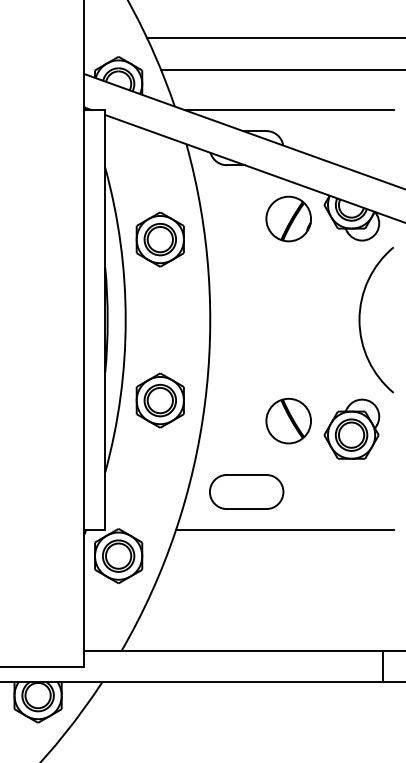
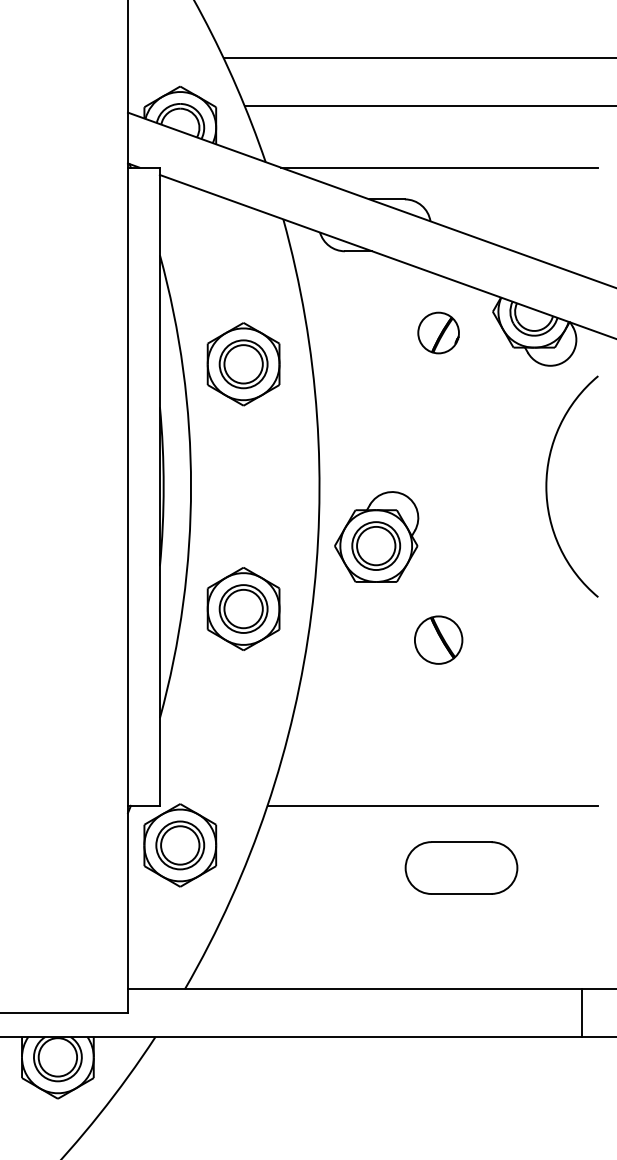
part: (288, 218) -> (438, 332), size x0.6
part: (288, 420) -> (438, 639), size x0.7
part: (351, 428) -> (376, 535), moved
part: (246, 491) -> (461, 867), moved

